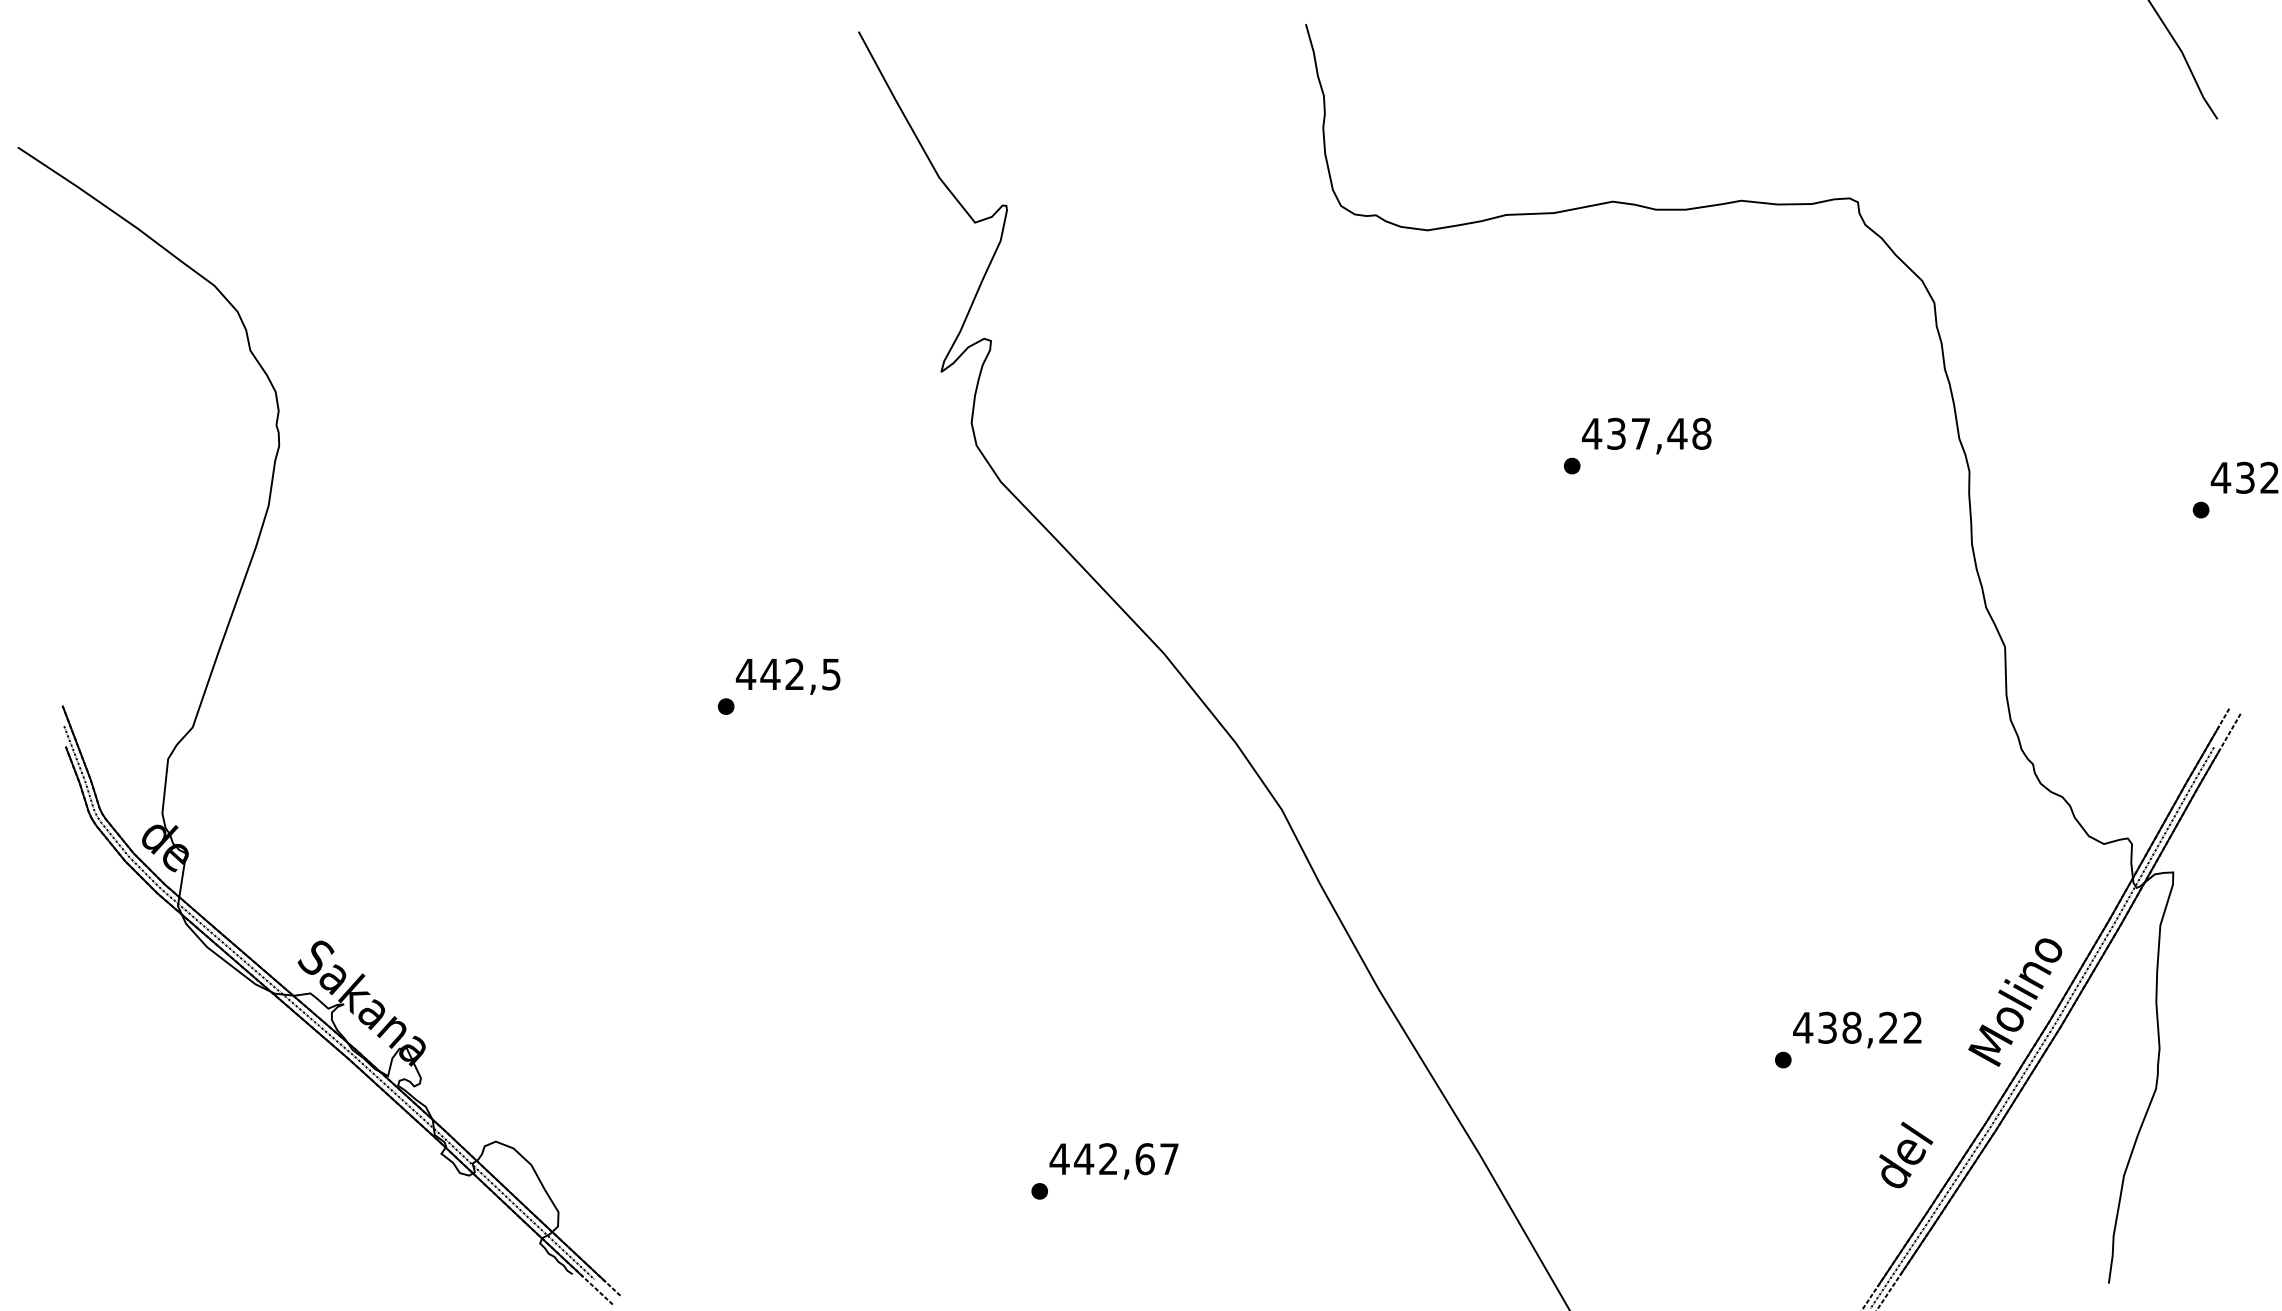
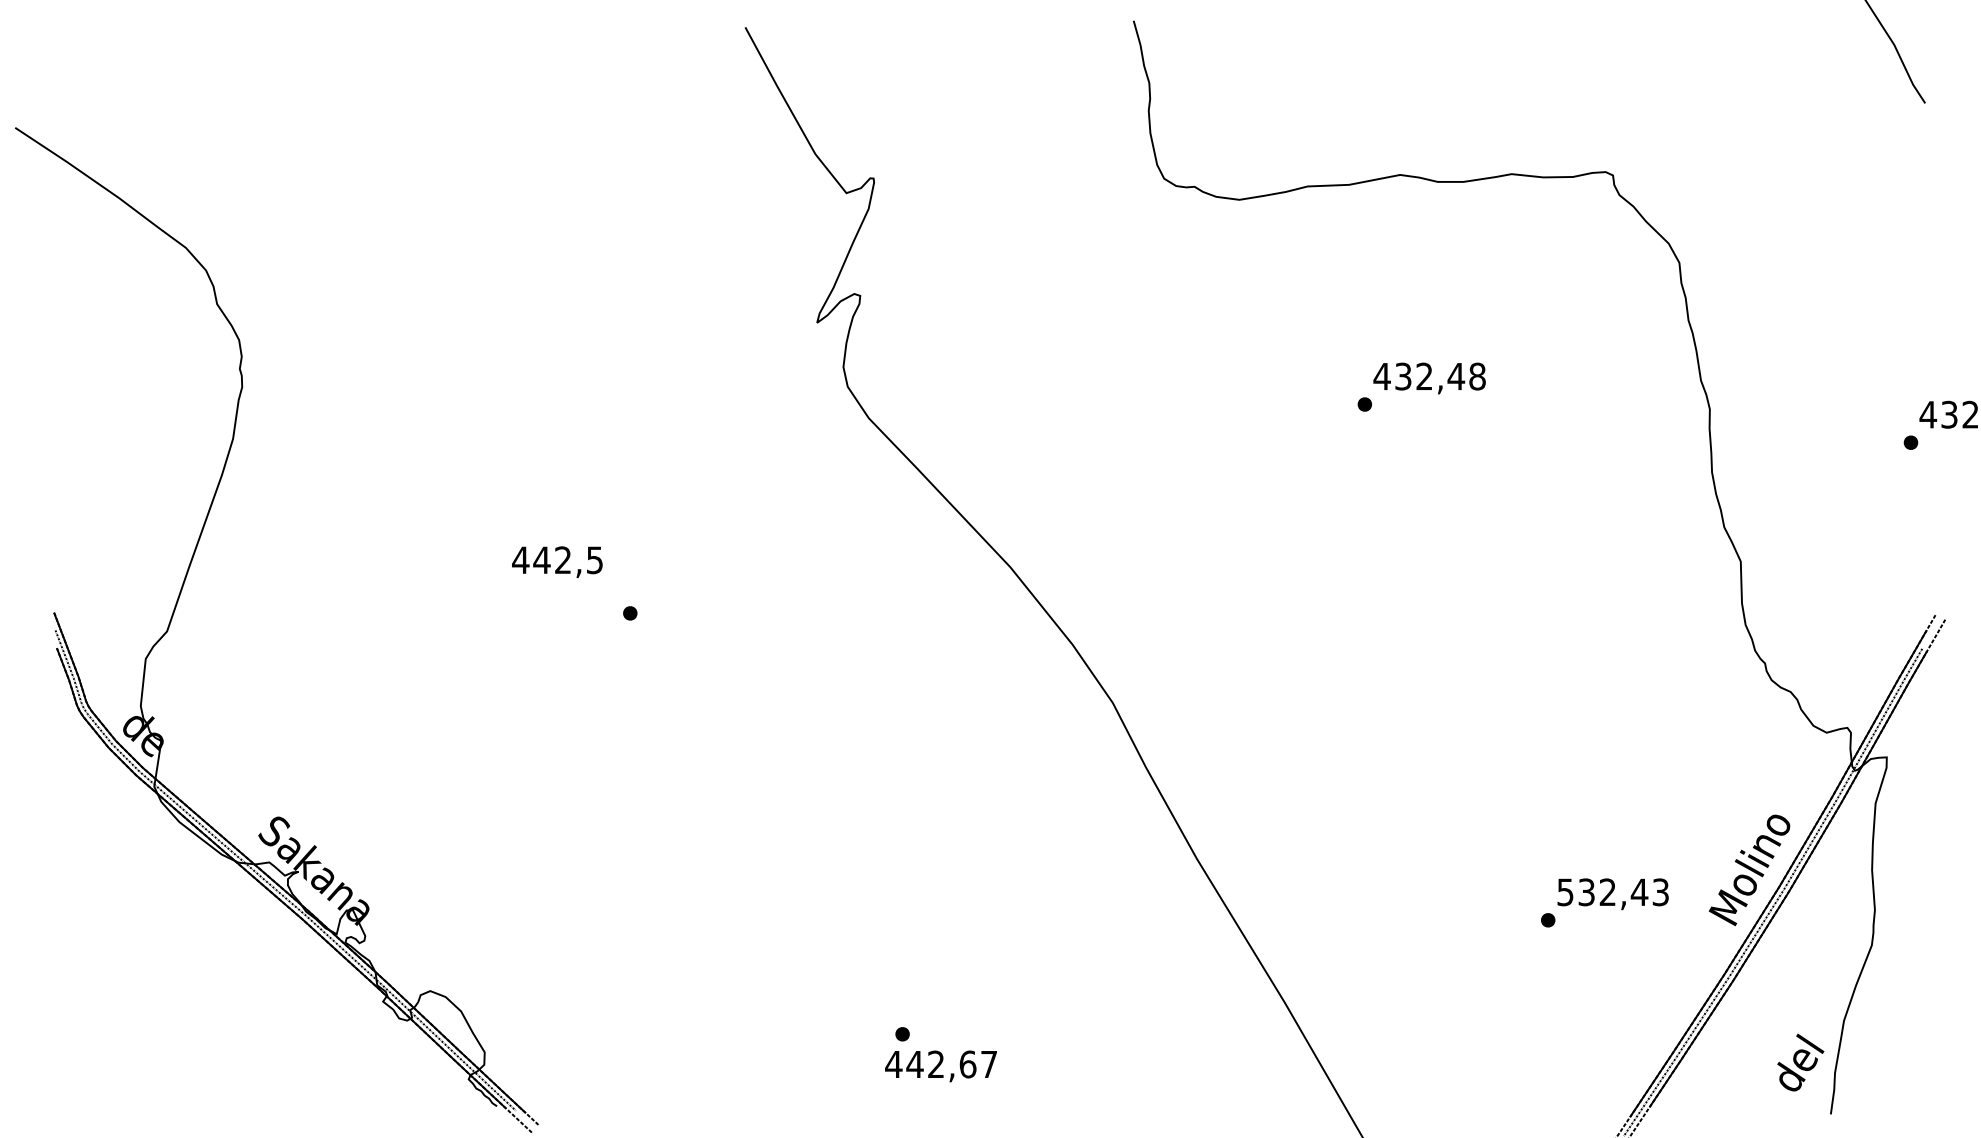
text: (1640, 433) -> (1424, 376), 437,48 -> 432,48
text: (787, 676) -> (556, 562), moved
text: (1857, 1027) -> (1612, 892), 438,22 -> 532,43
text: (1906, 1154) -> (1801, 1062), moved
text: (1113, 1161) -> (940, 1066), moved

